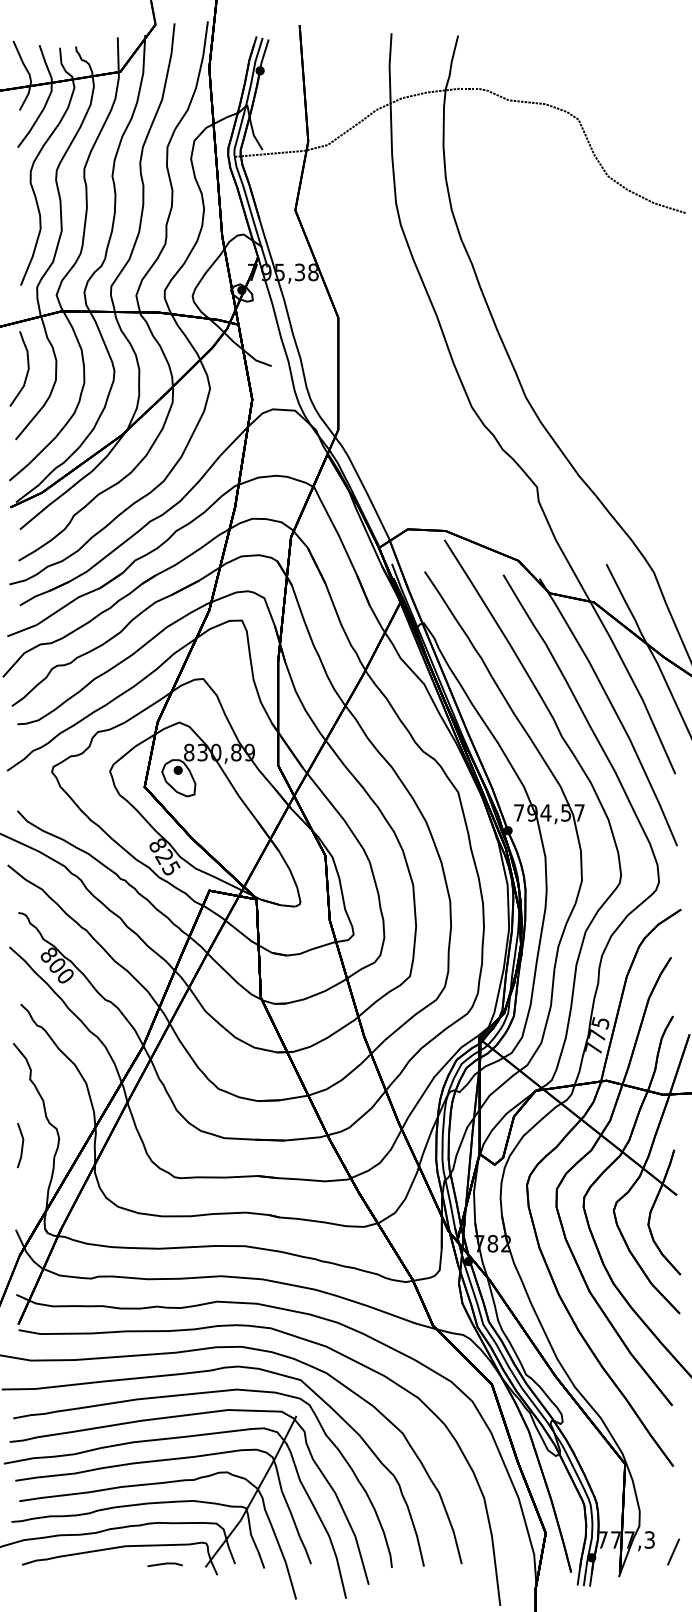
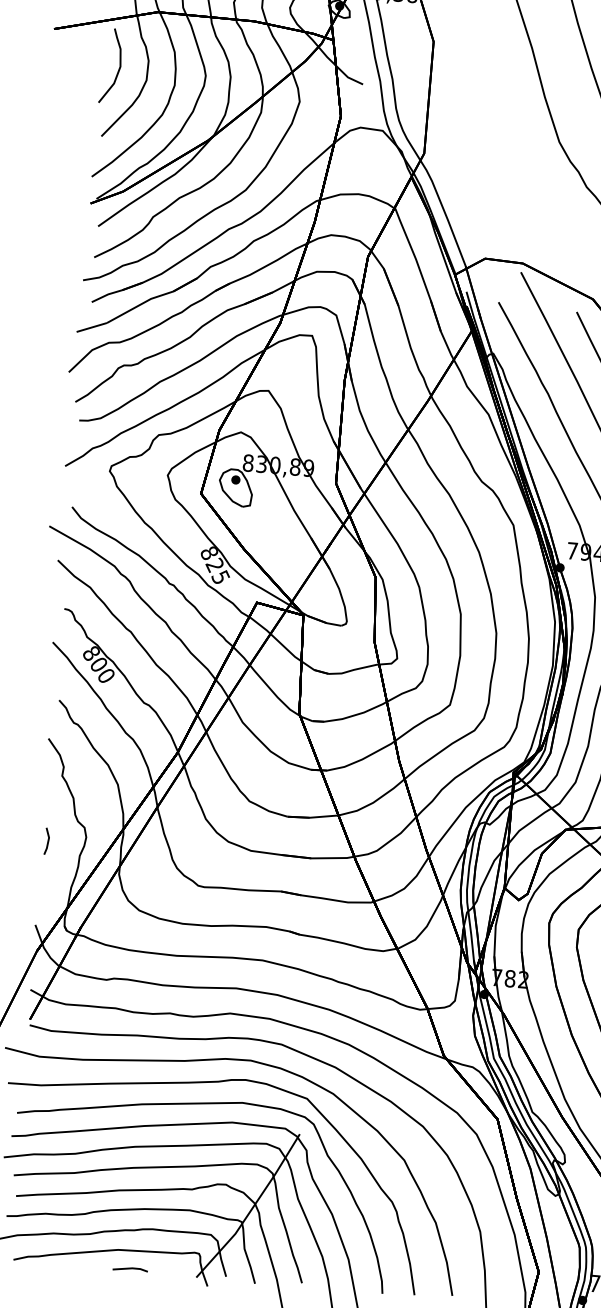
part: (20, 1145) -> (47, 841), size x0.6
part: (164, 1564) -> (129, 1269), moved

